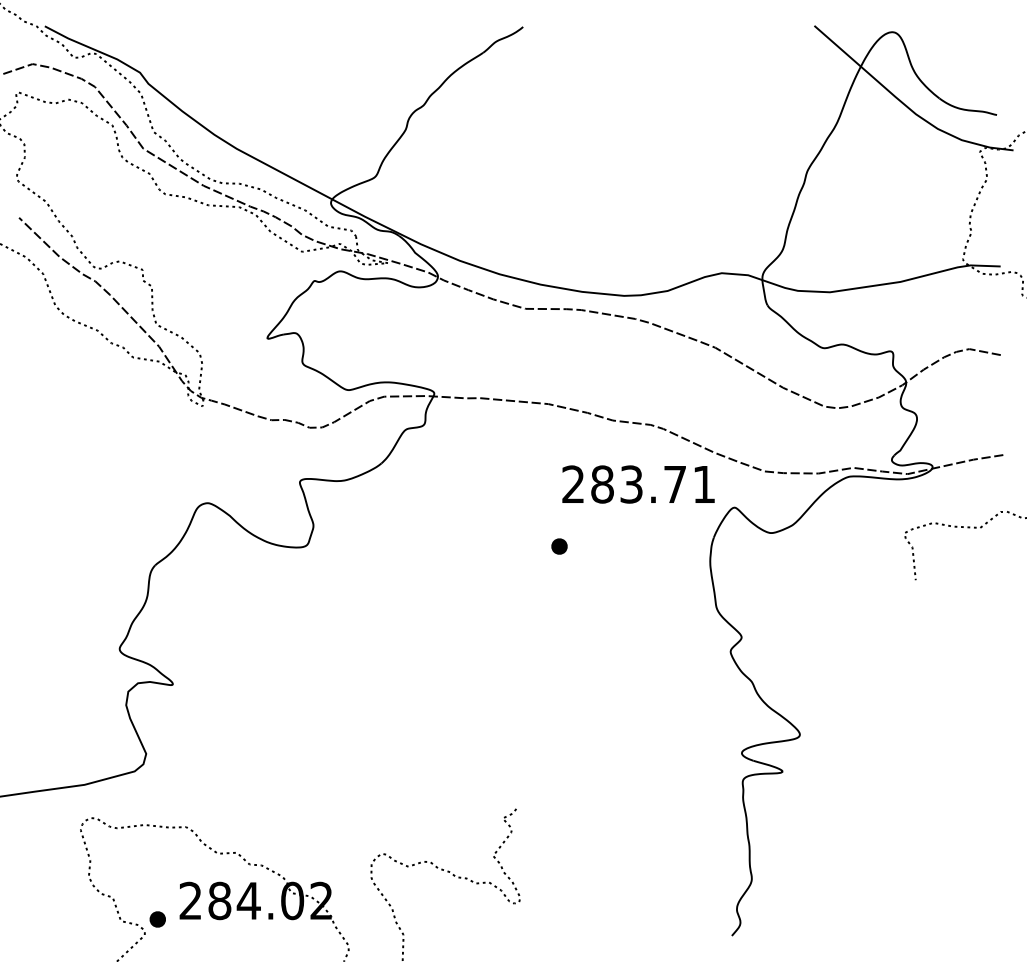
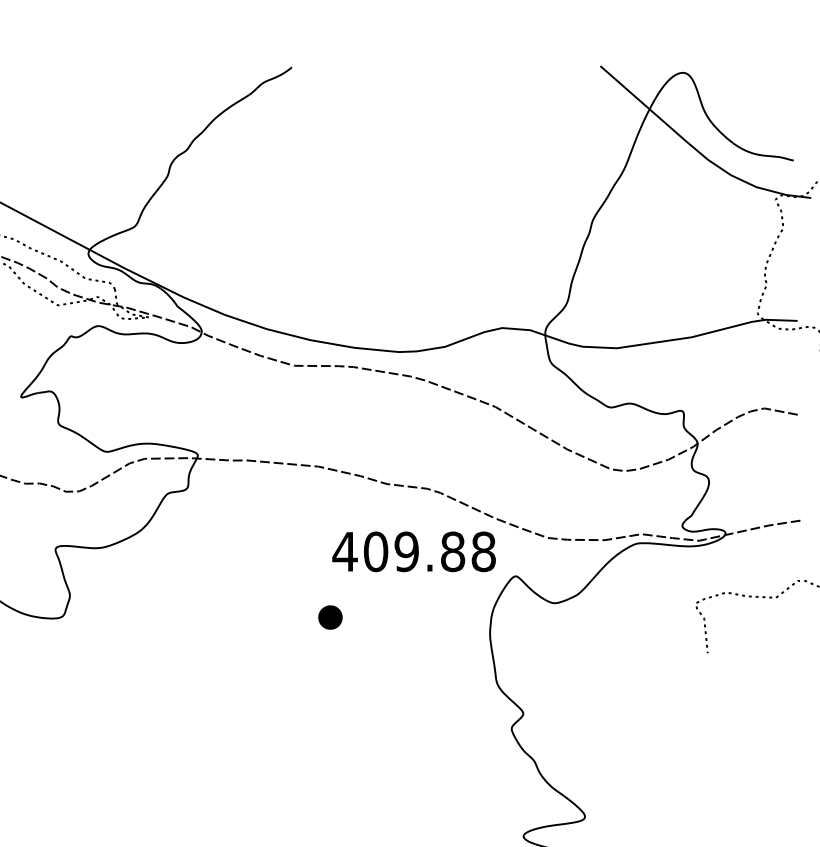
text: (638, 484) -> (414, 551), 283.71 -> 409.88
part: (559, 546) -> (330, 617), size x1.4

